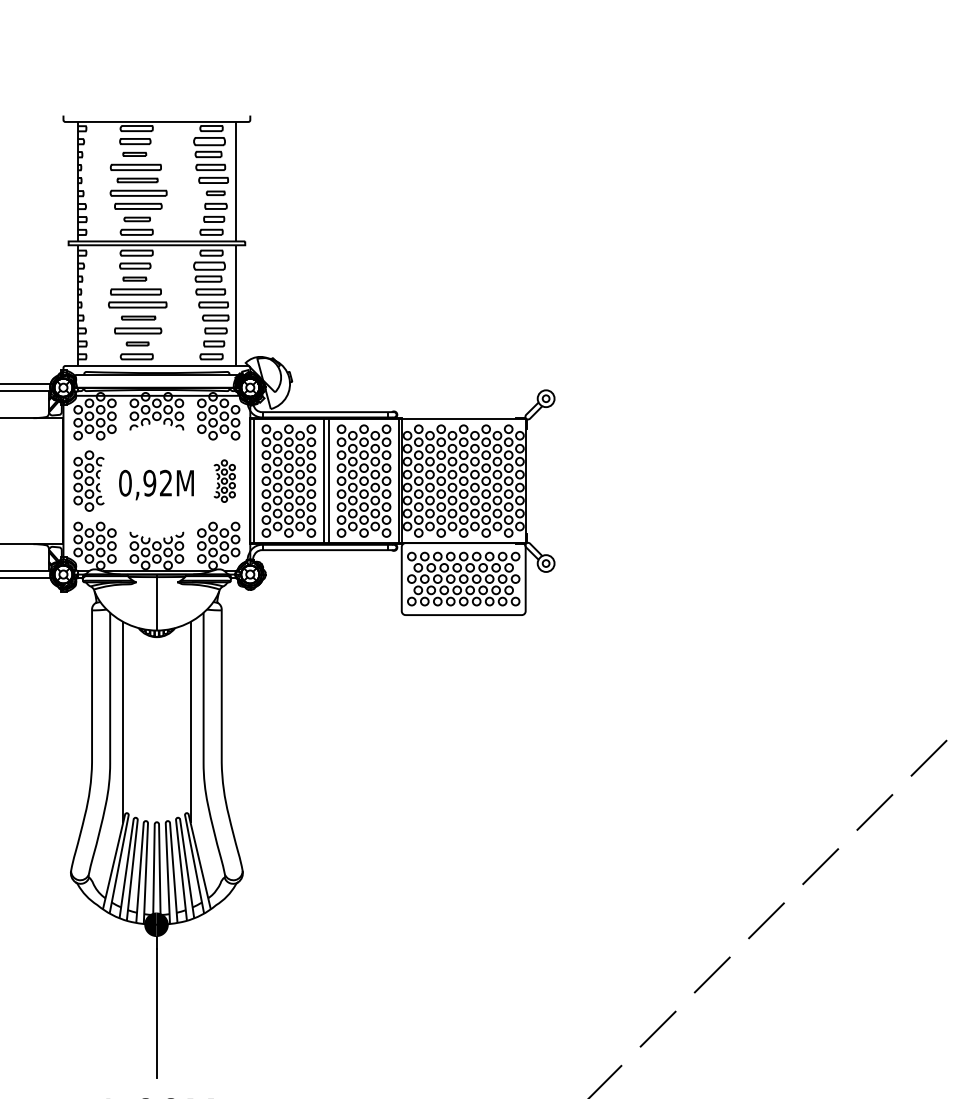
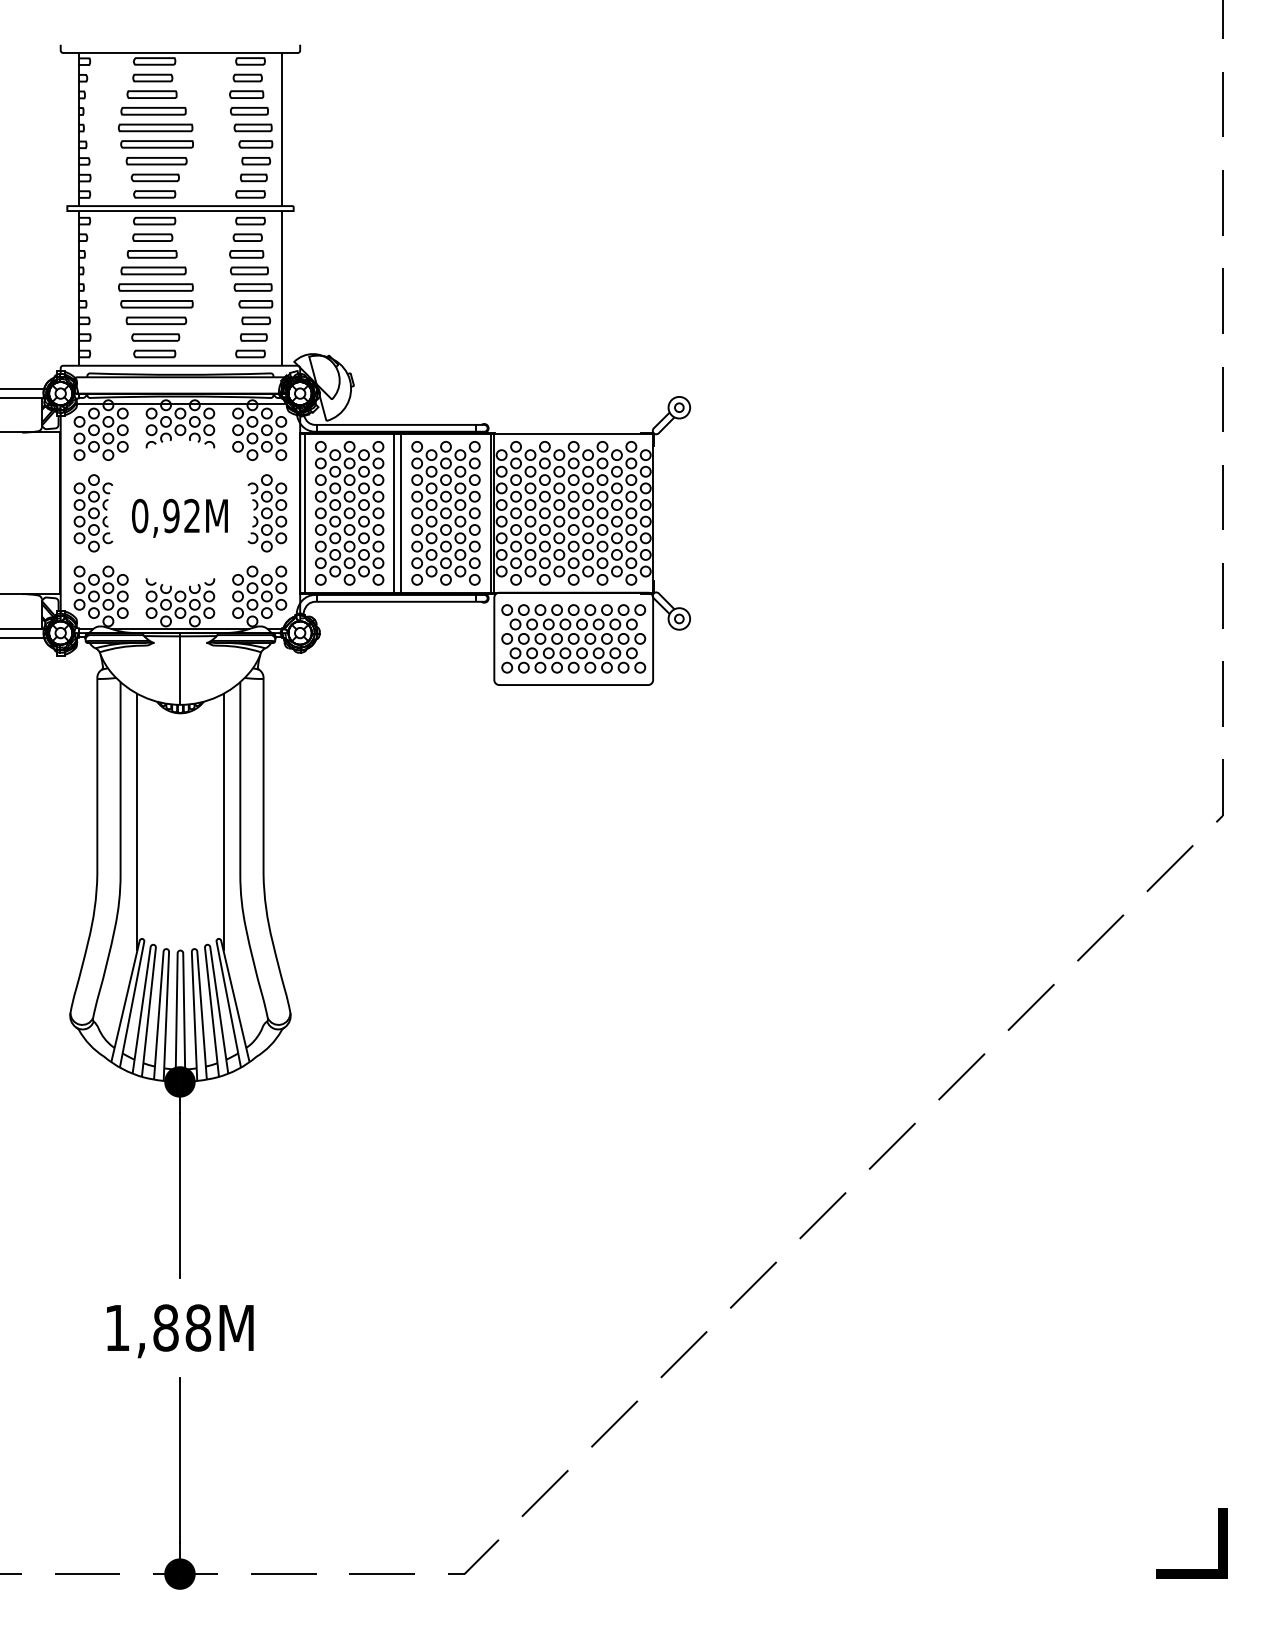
part: (209, 141) -> (247, 77), size x0.71
part: (134, 154) -> (151, 94), size x1.67
part: (137, 180) -> (155, 127), size x1.43
part: (215, 193) -> (255, 144), size x1.43
part: (136, 219) -> (154, 177), size x1.43
part: (209, 265) -> (247, 237), size x0.71
part: (134, 279) -> (151, 254), size x1.67
part: (138, 318) -> (156, 304), size x1.67
part: (137, 343) -> (155, 337), size x1.67
part: (224, 481) -> (267, 513), size x1.43

